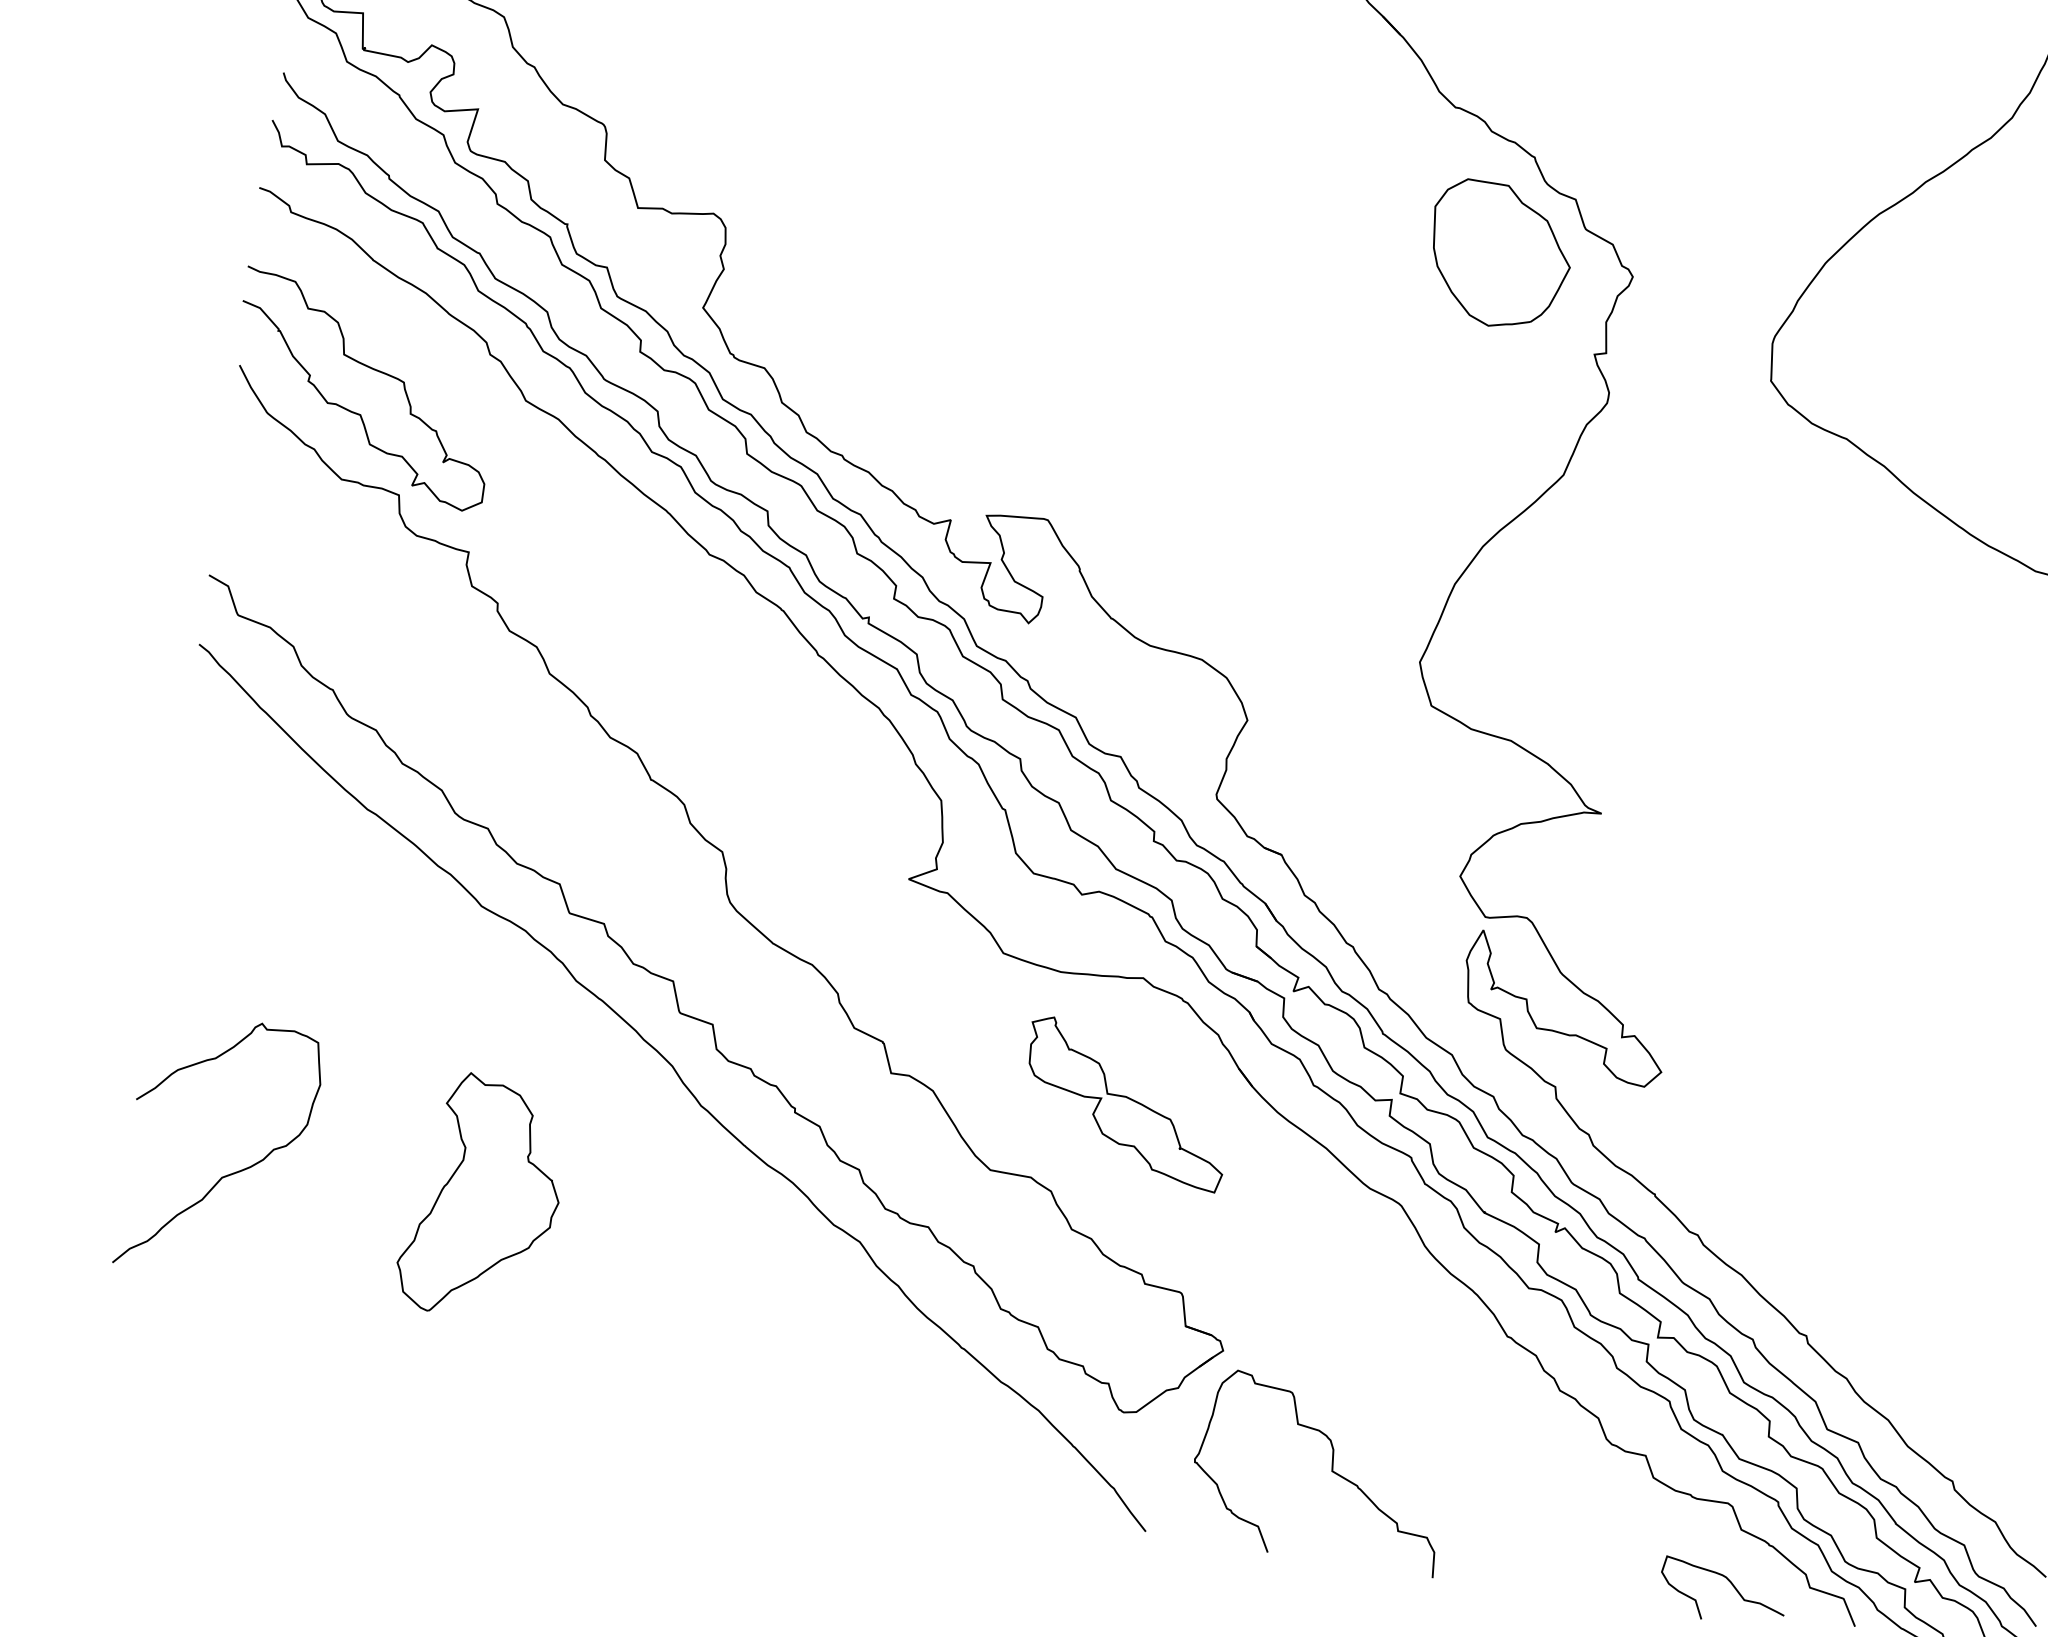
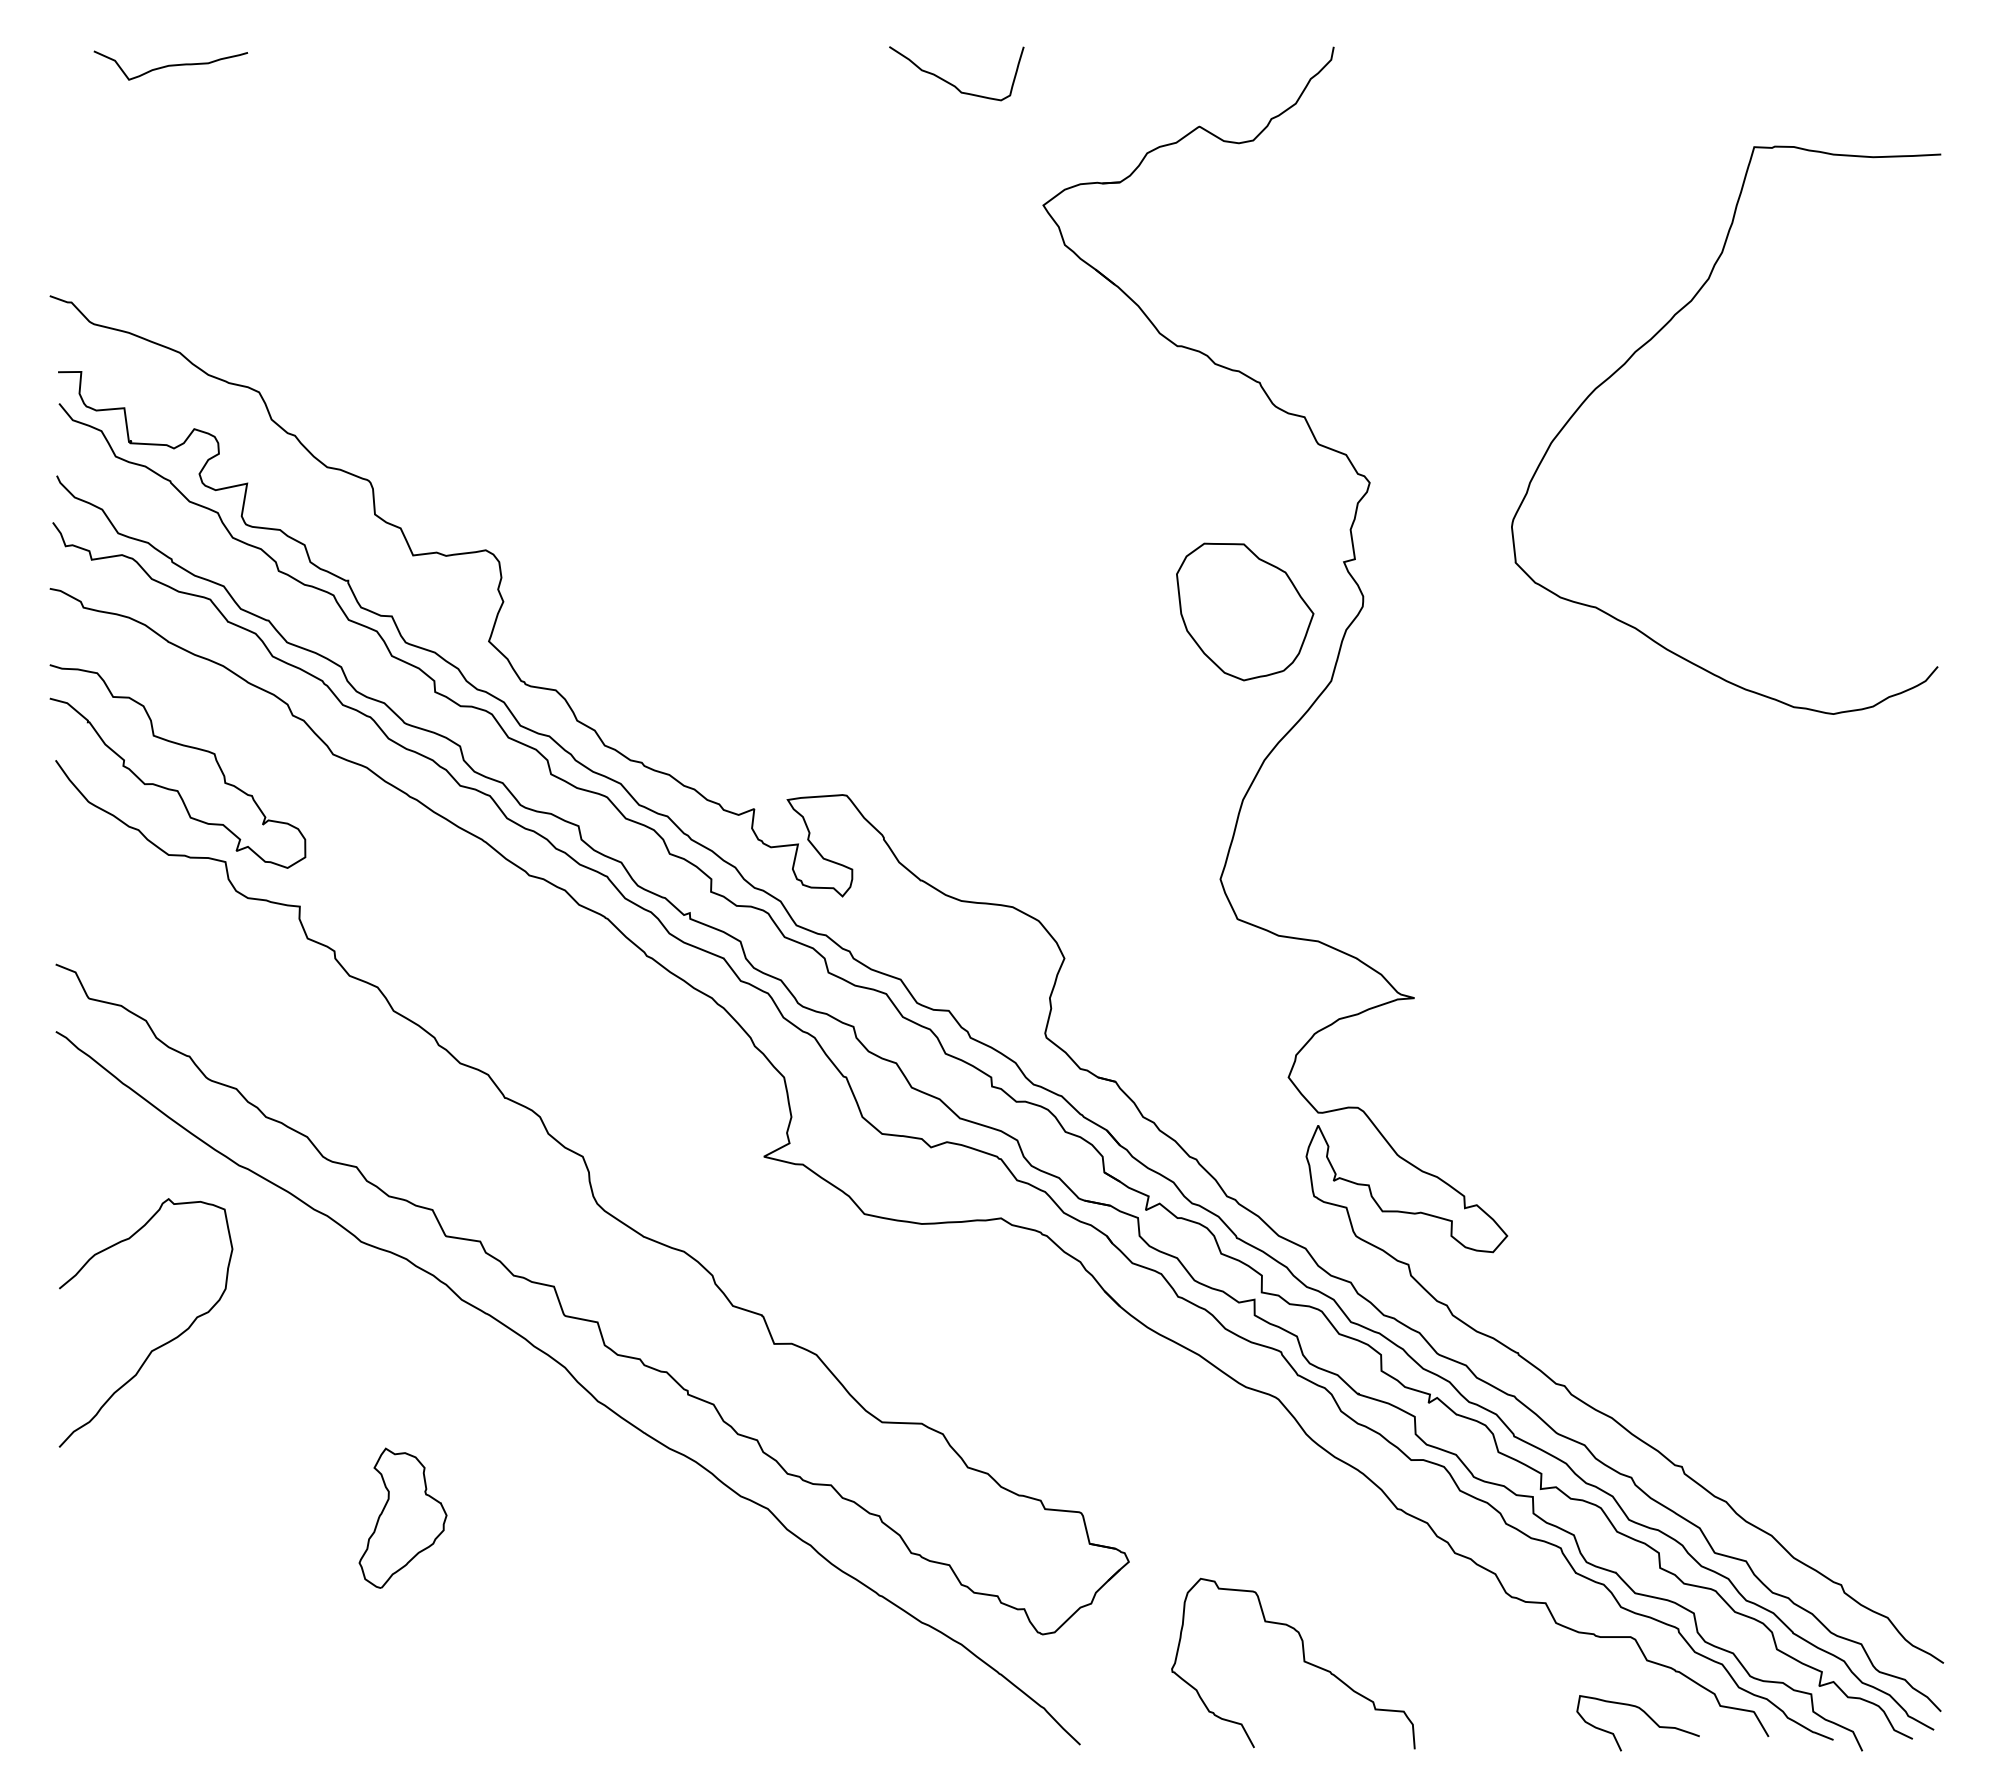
part: (1500, 255) -> (1245, 611), moved
part: (1126, 1104) -> (1002, 1340), removed
curve: (229, 1173) -> (158, 1346), moved
part: (482, 1197) -> (402, 1518), size x0.6
curve: (1331, 1471) -> (1303, 1661), moved

